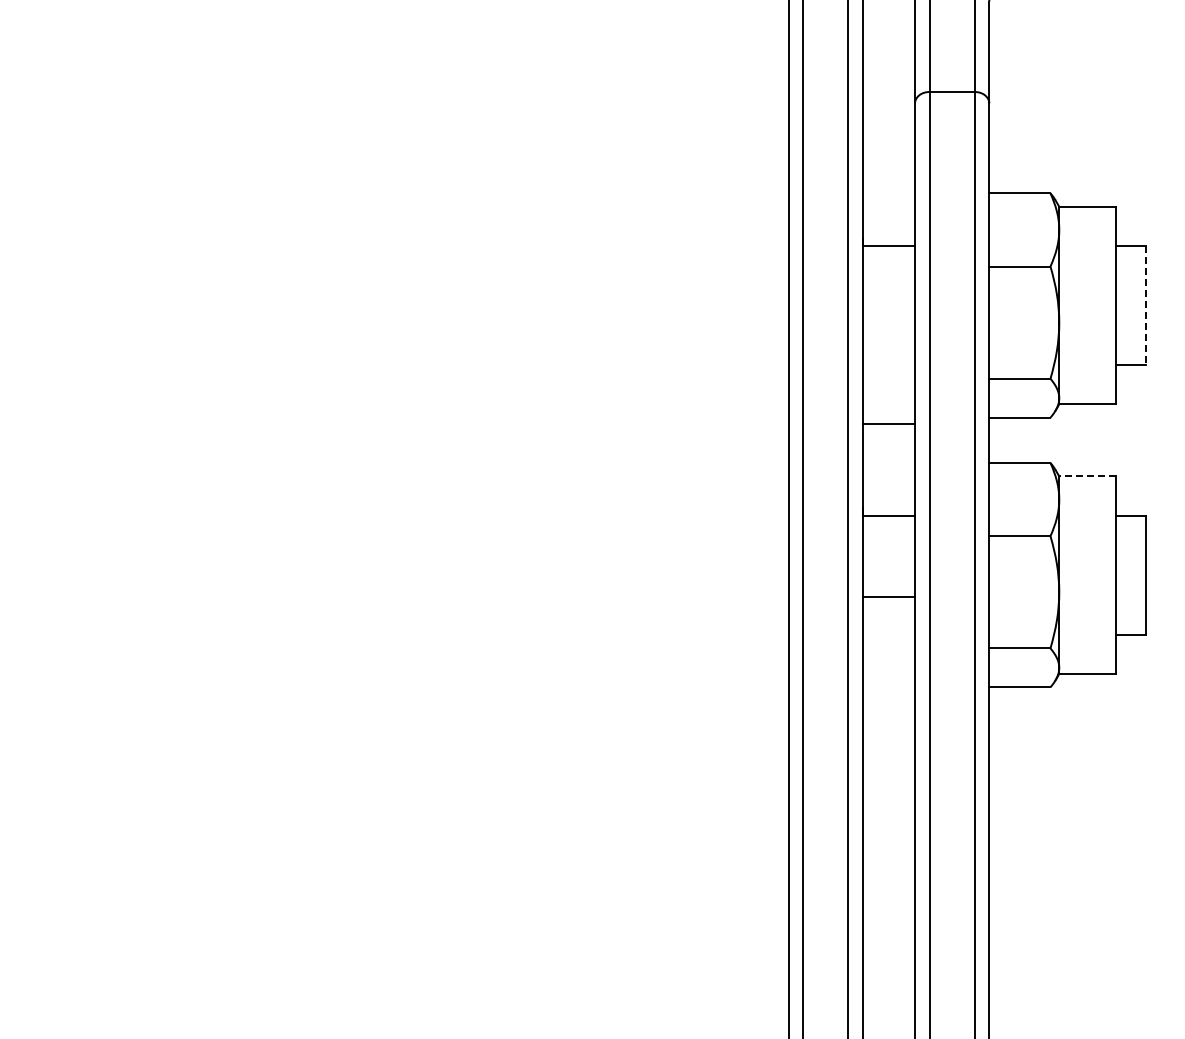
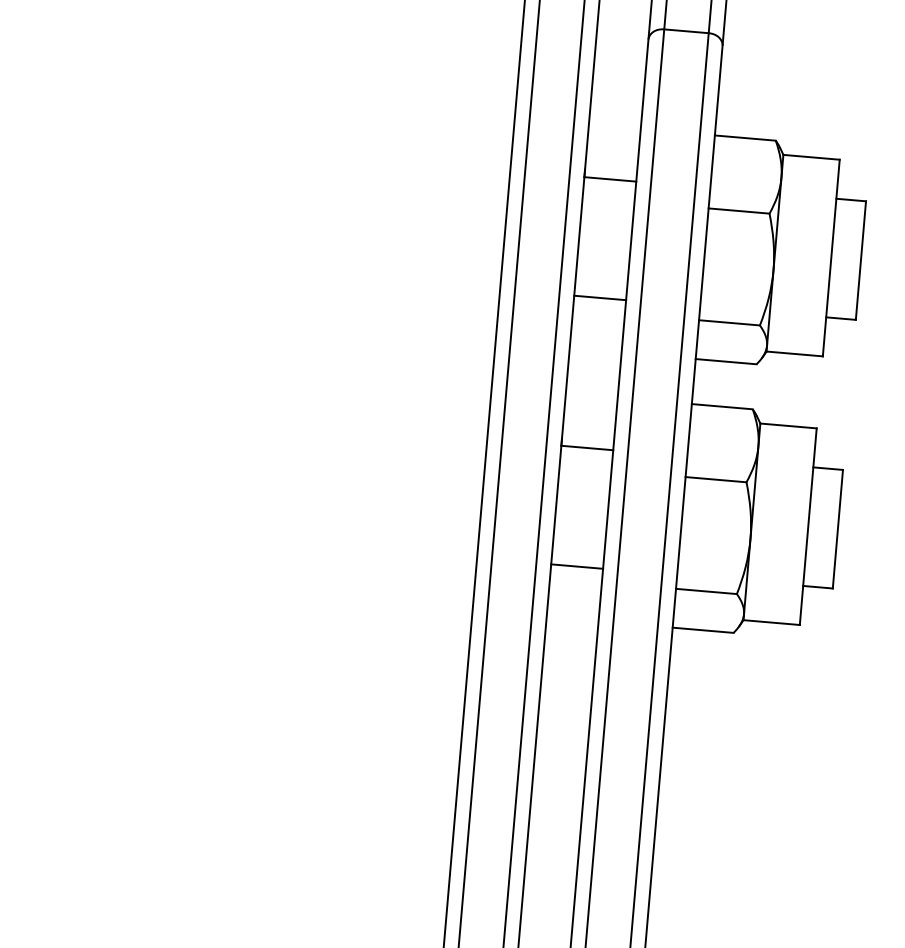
line: (1145, 305) -> (860, 260), dashed -> solid
line: (888, 424) -> (599, 298), moved
line: (1087, 476) -> (788, 425), dashed -> solid
line: (888, 596) -> (576, 566), moved

